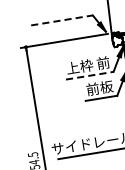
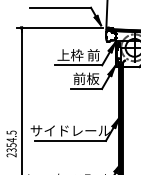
line: (61, 20) -> (60, 7), dashed -> solid
line: (89, 75) -> (78, 65), dashed -> solid

